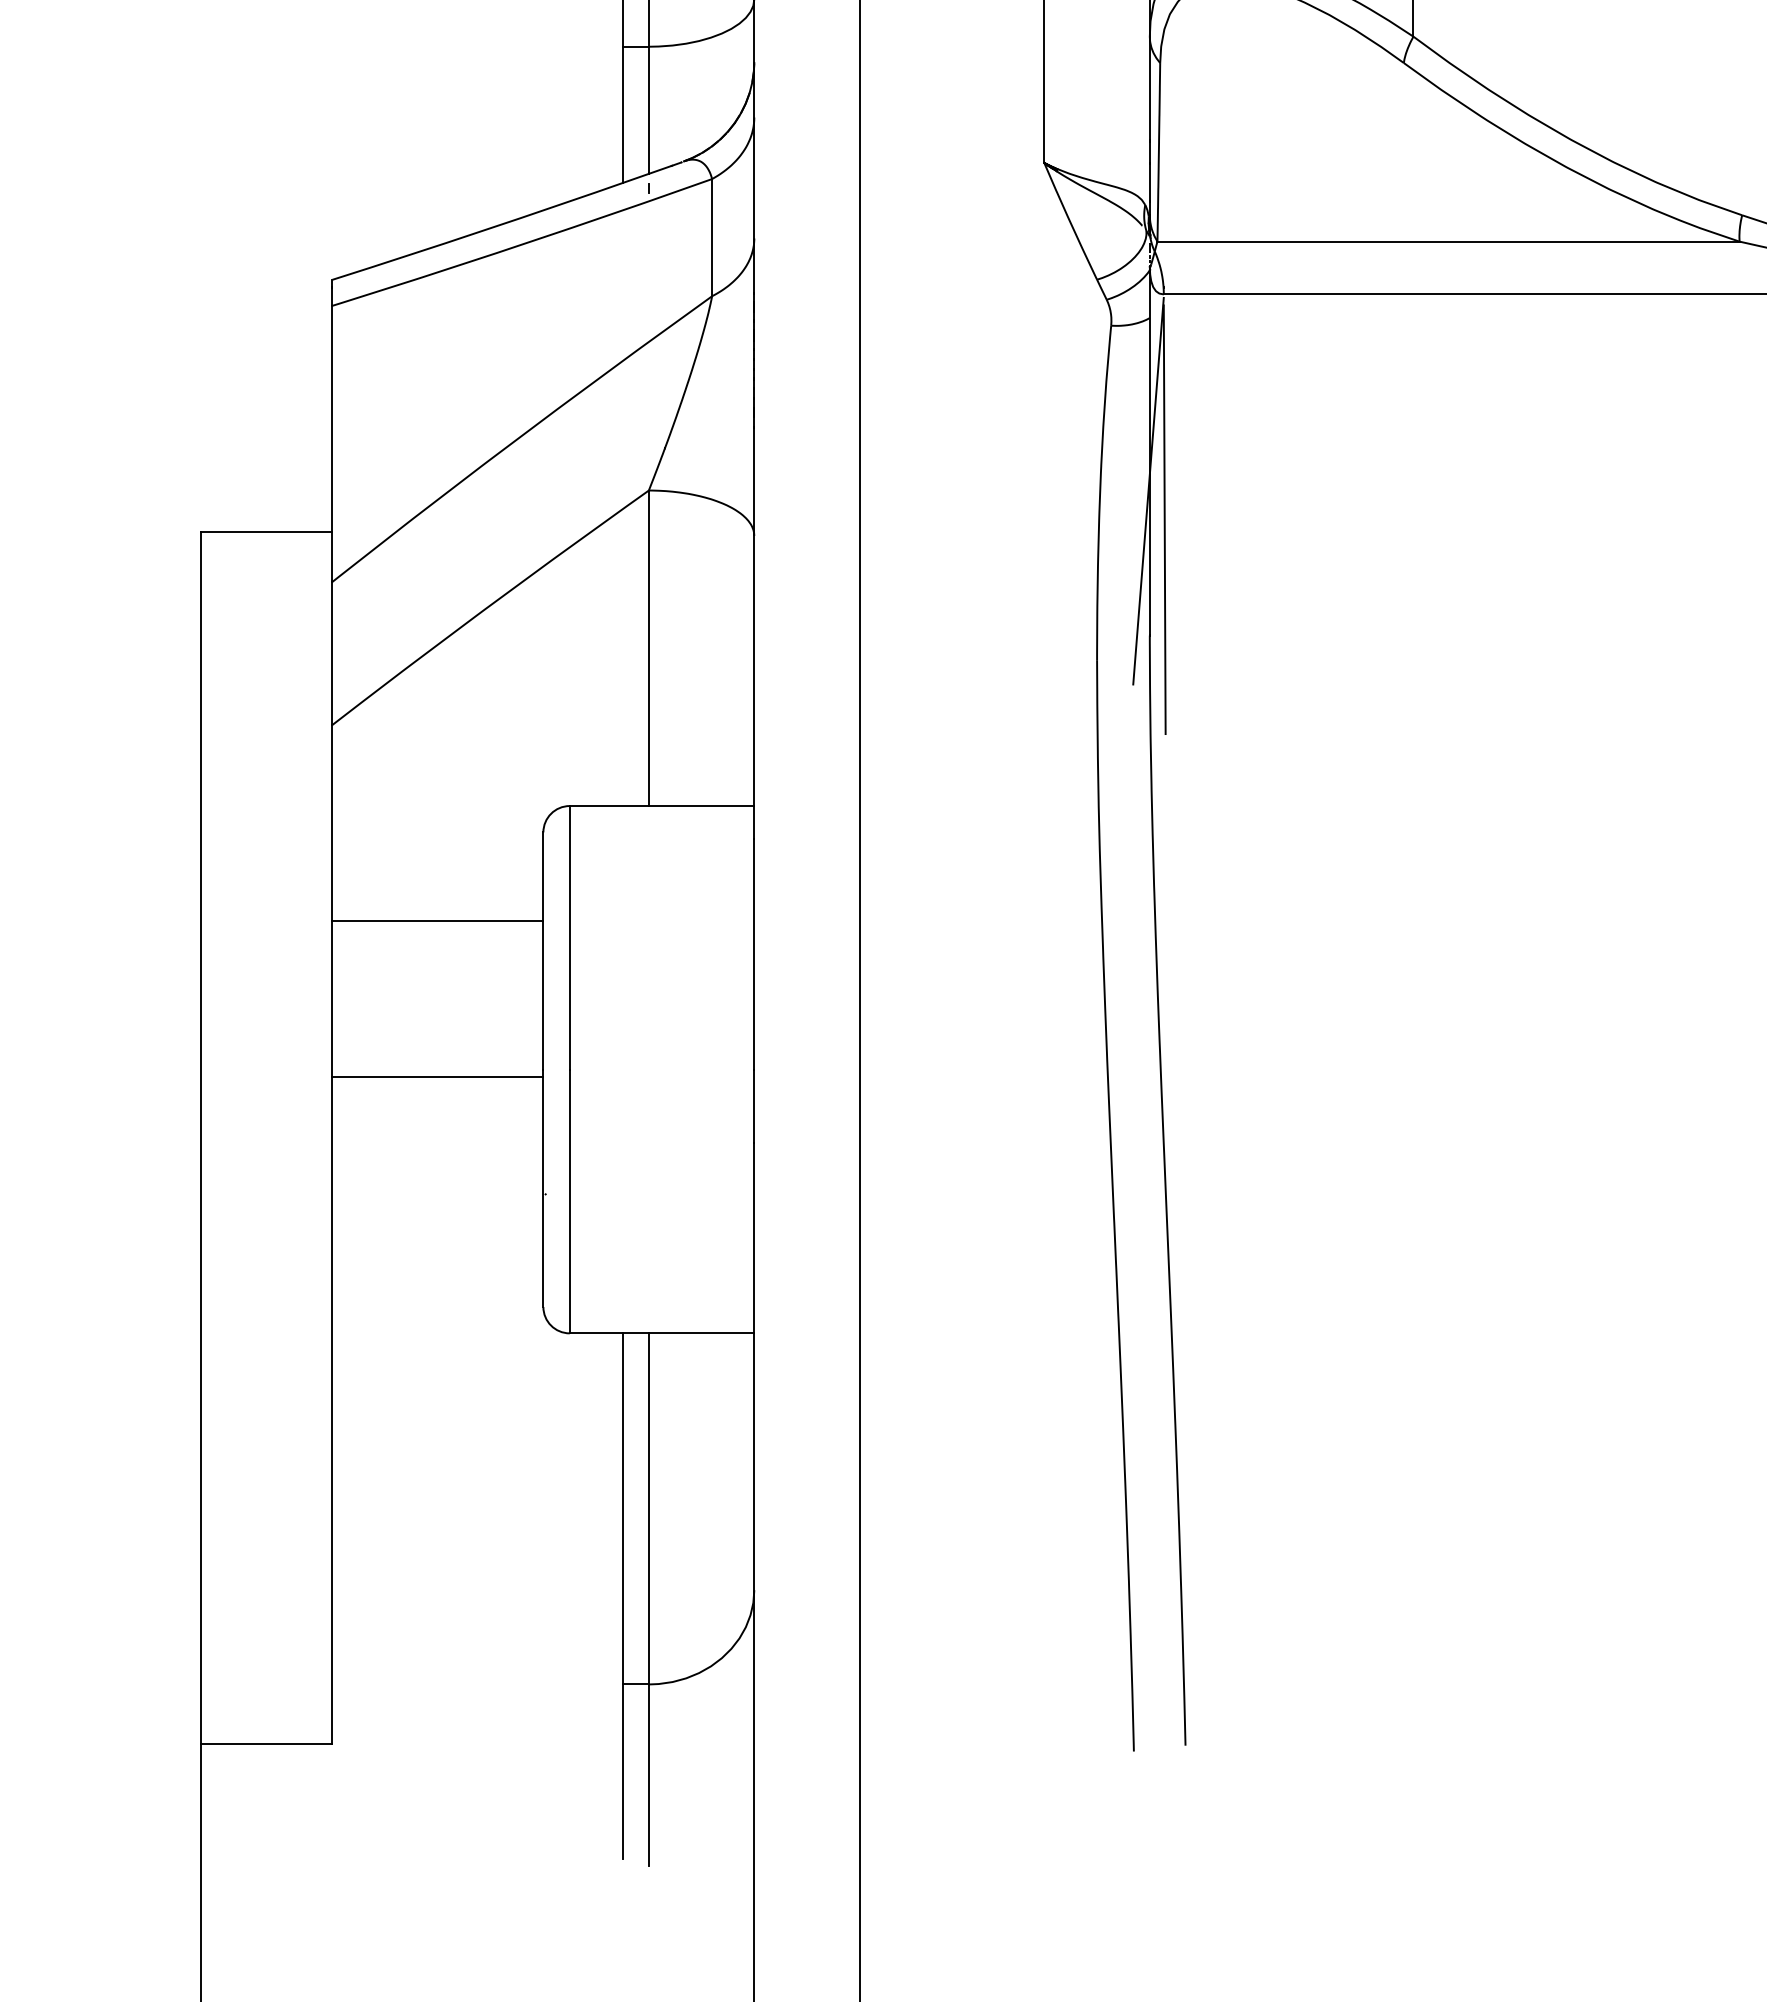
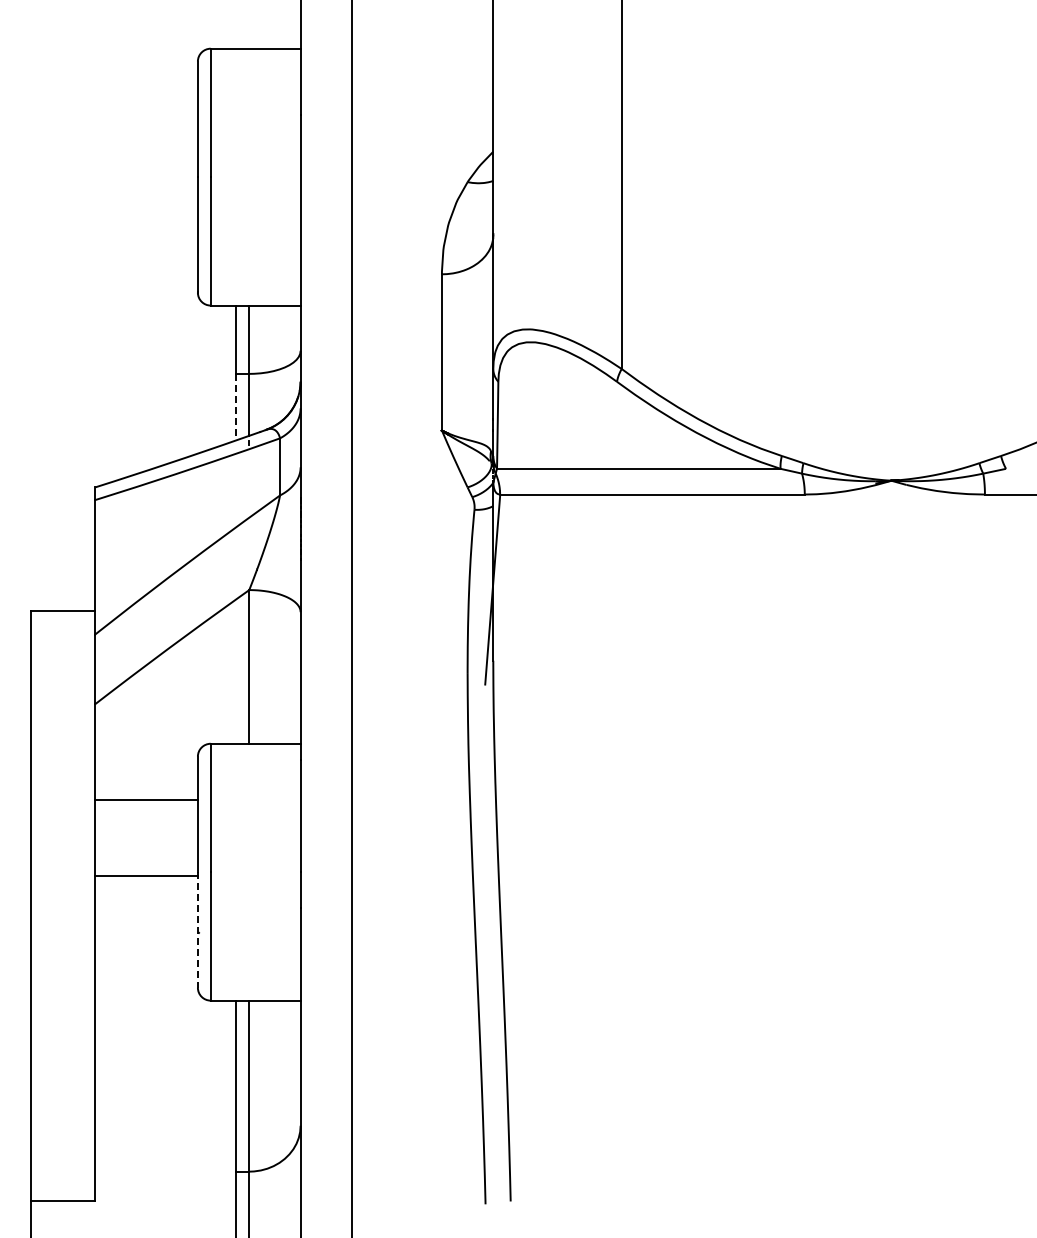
line: (622, 115) -> (236, 407), solid -> dashed
line: (1164, 518) -> (500, 603), removed
line: (542, 1189) -> (197, 930), solid -> dashed

